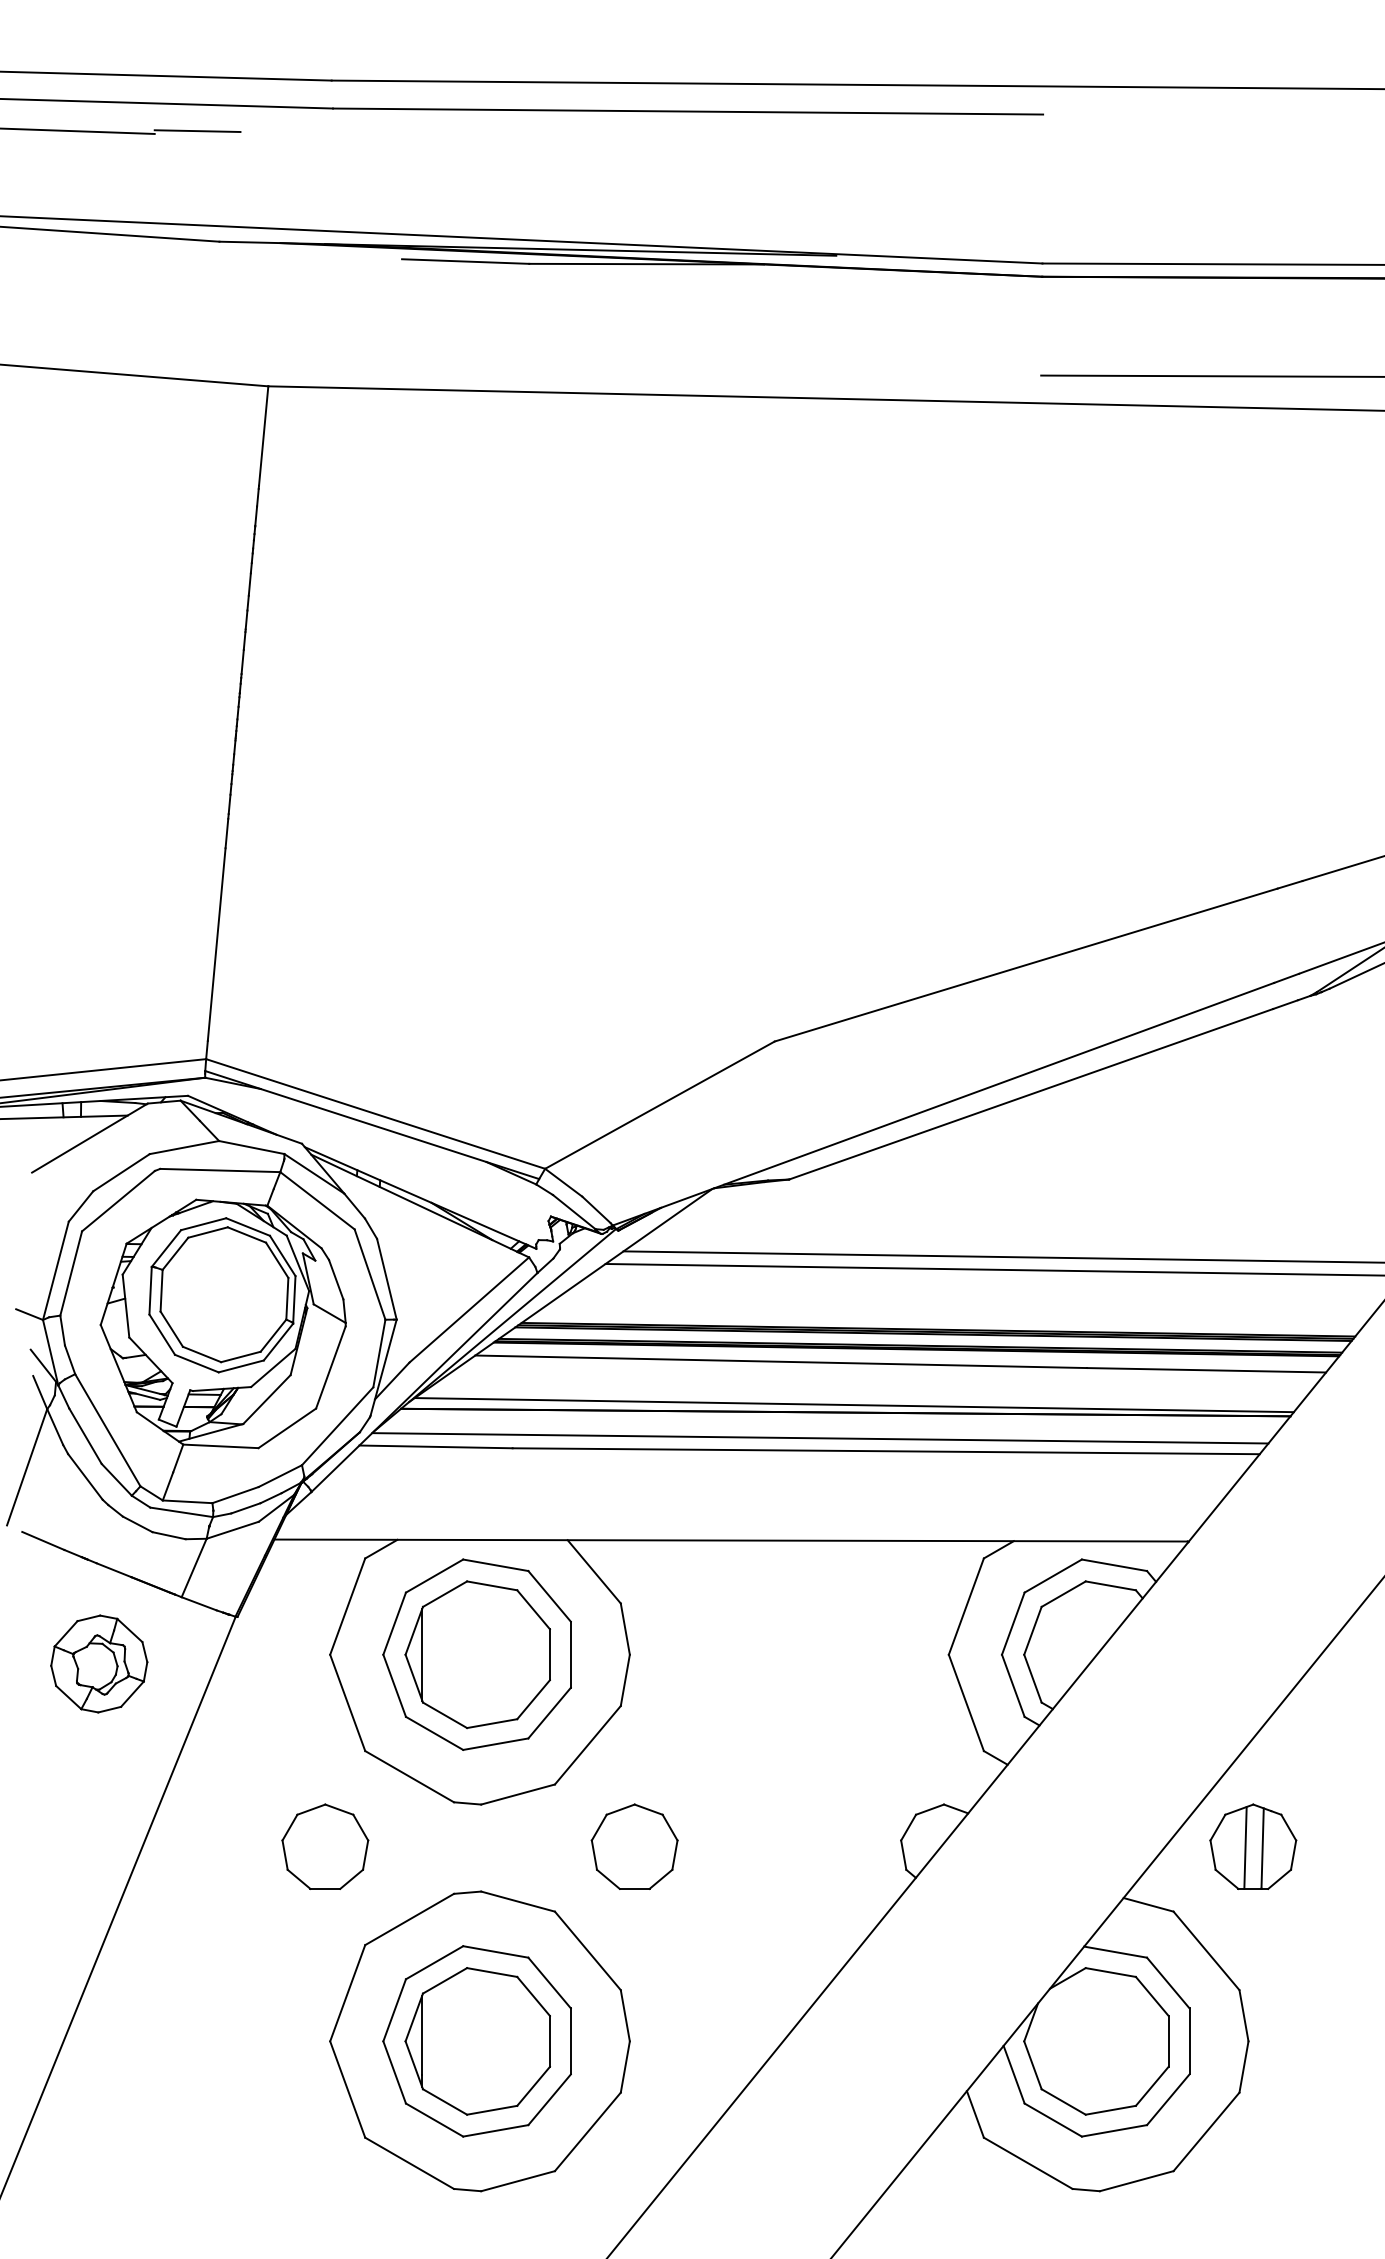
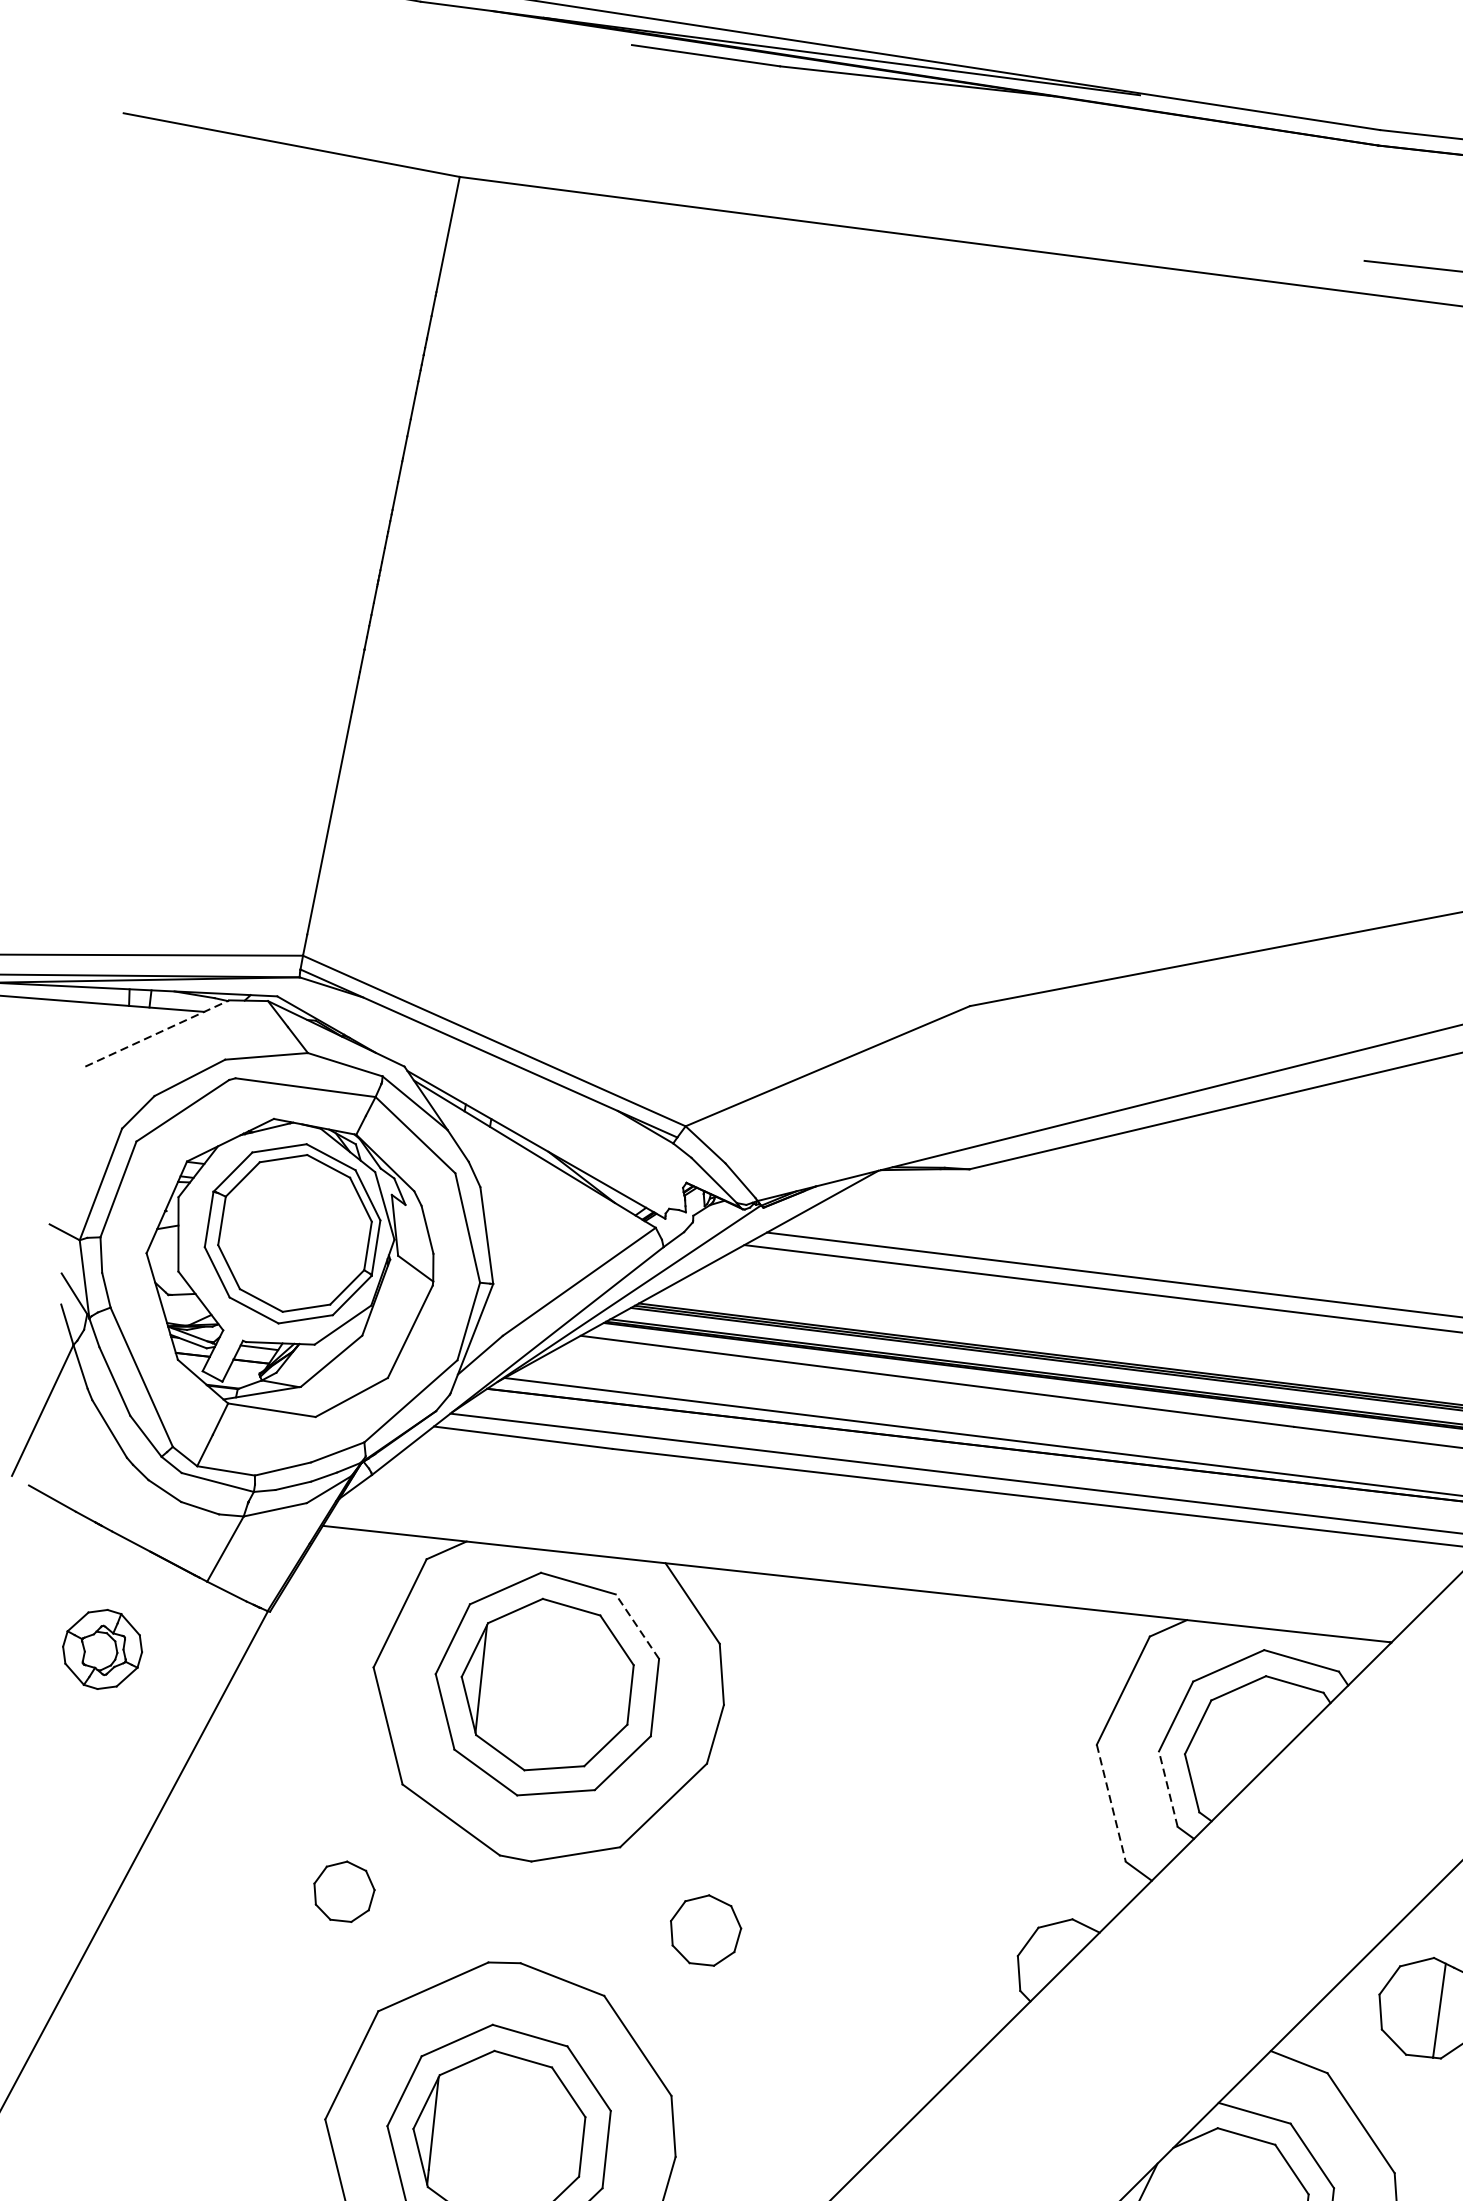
line: (90, 1137) -> (158, 1032), solid -> dashed
line: (549, 1595) -> (637, 1625), solid -> dashed
part: (99, 1663) -> (102, 1648), size x0.7
line: (1013, 1685) -> (1168, 1788), solid -> dashed
line: (966, 1703) -> (1111, 1803), solid -> dashed
part: (325, 1846) -> (344, 1891), size x0.6
part: (634, 1846) -> (705, 1929), size x0.7
line: (1245, 1847) -> (1419, 2007), removed

